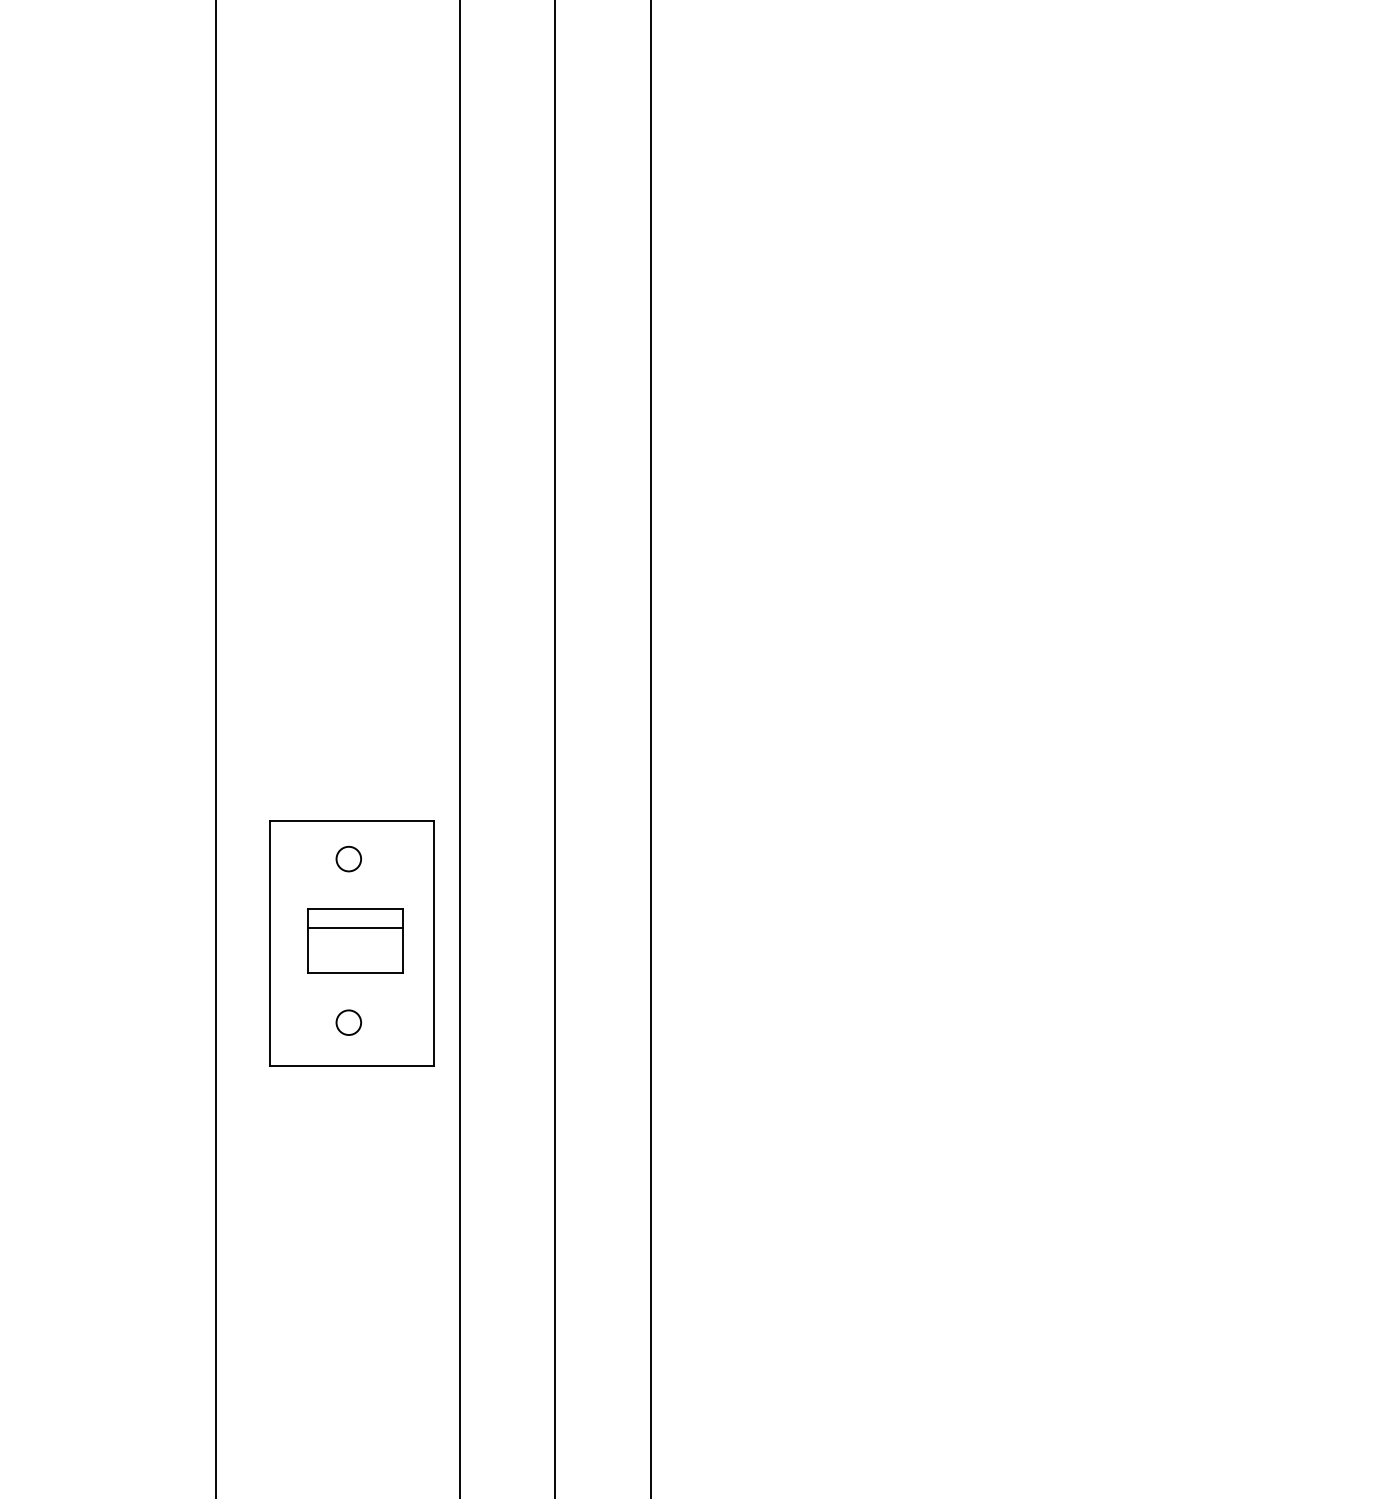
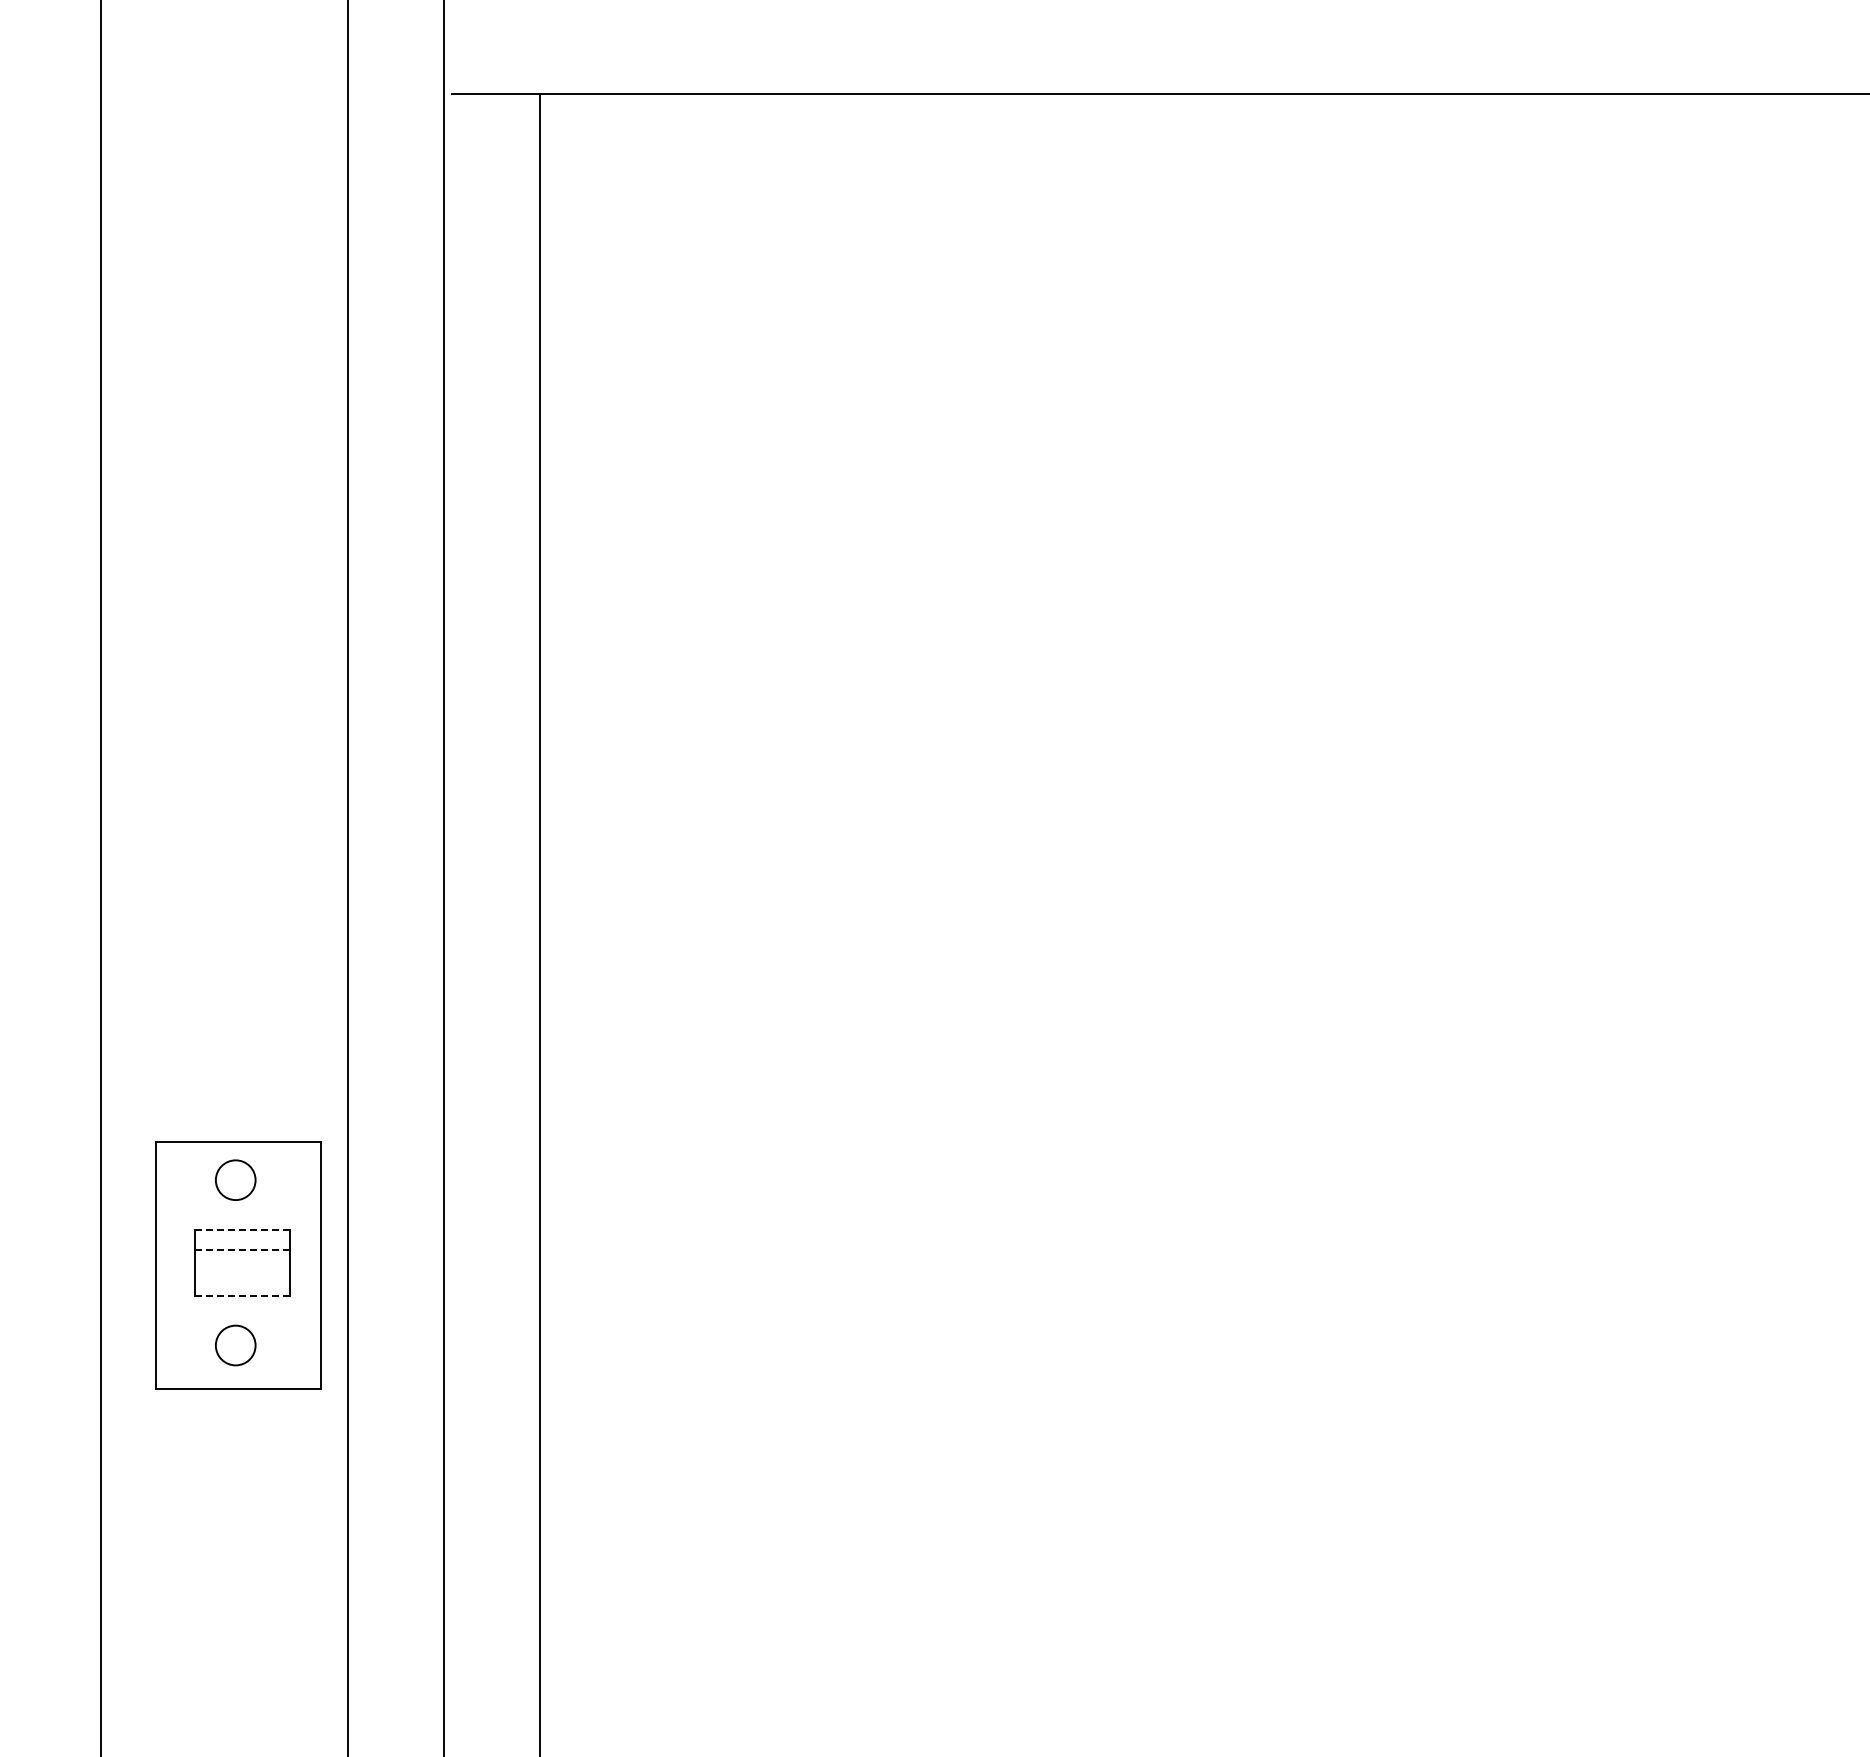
circle: (348, 859) -> (235, 1180), size x1.6
line: (355, 908) -> (242, 1230), solid -> dashed
line: (355, 927) -> (242, 1249), solid -> dashed
line: (355, 973) -> (242, 1295), solid -> dashed
circle: (348, 1022) -> (235, 1345), size x1.6

